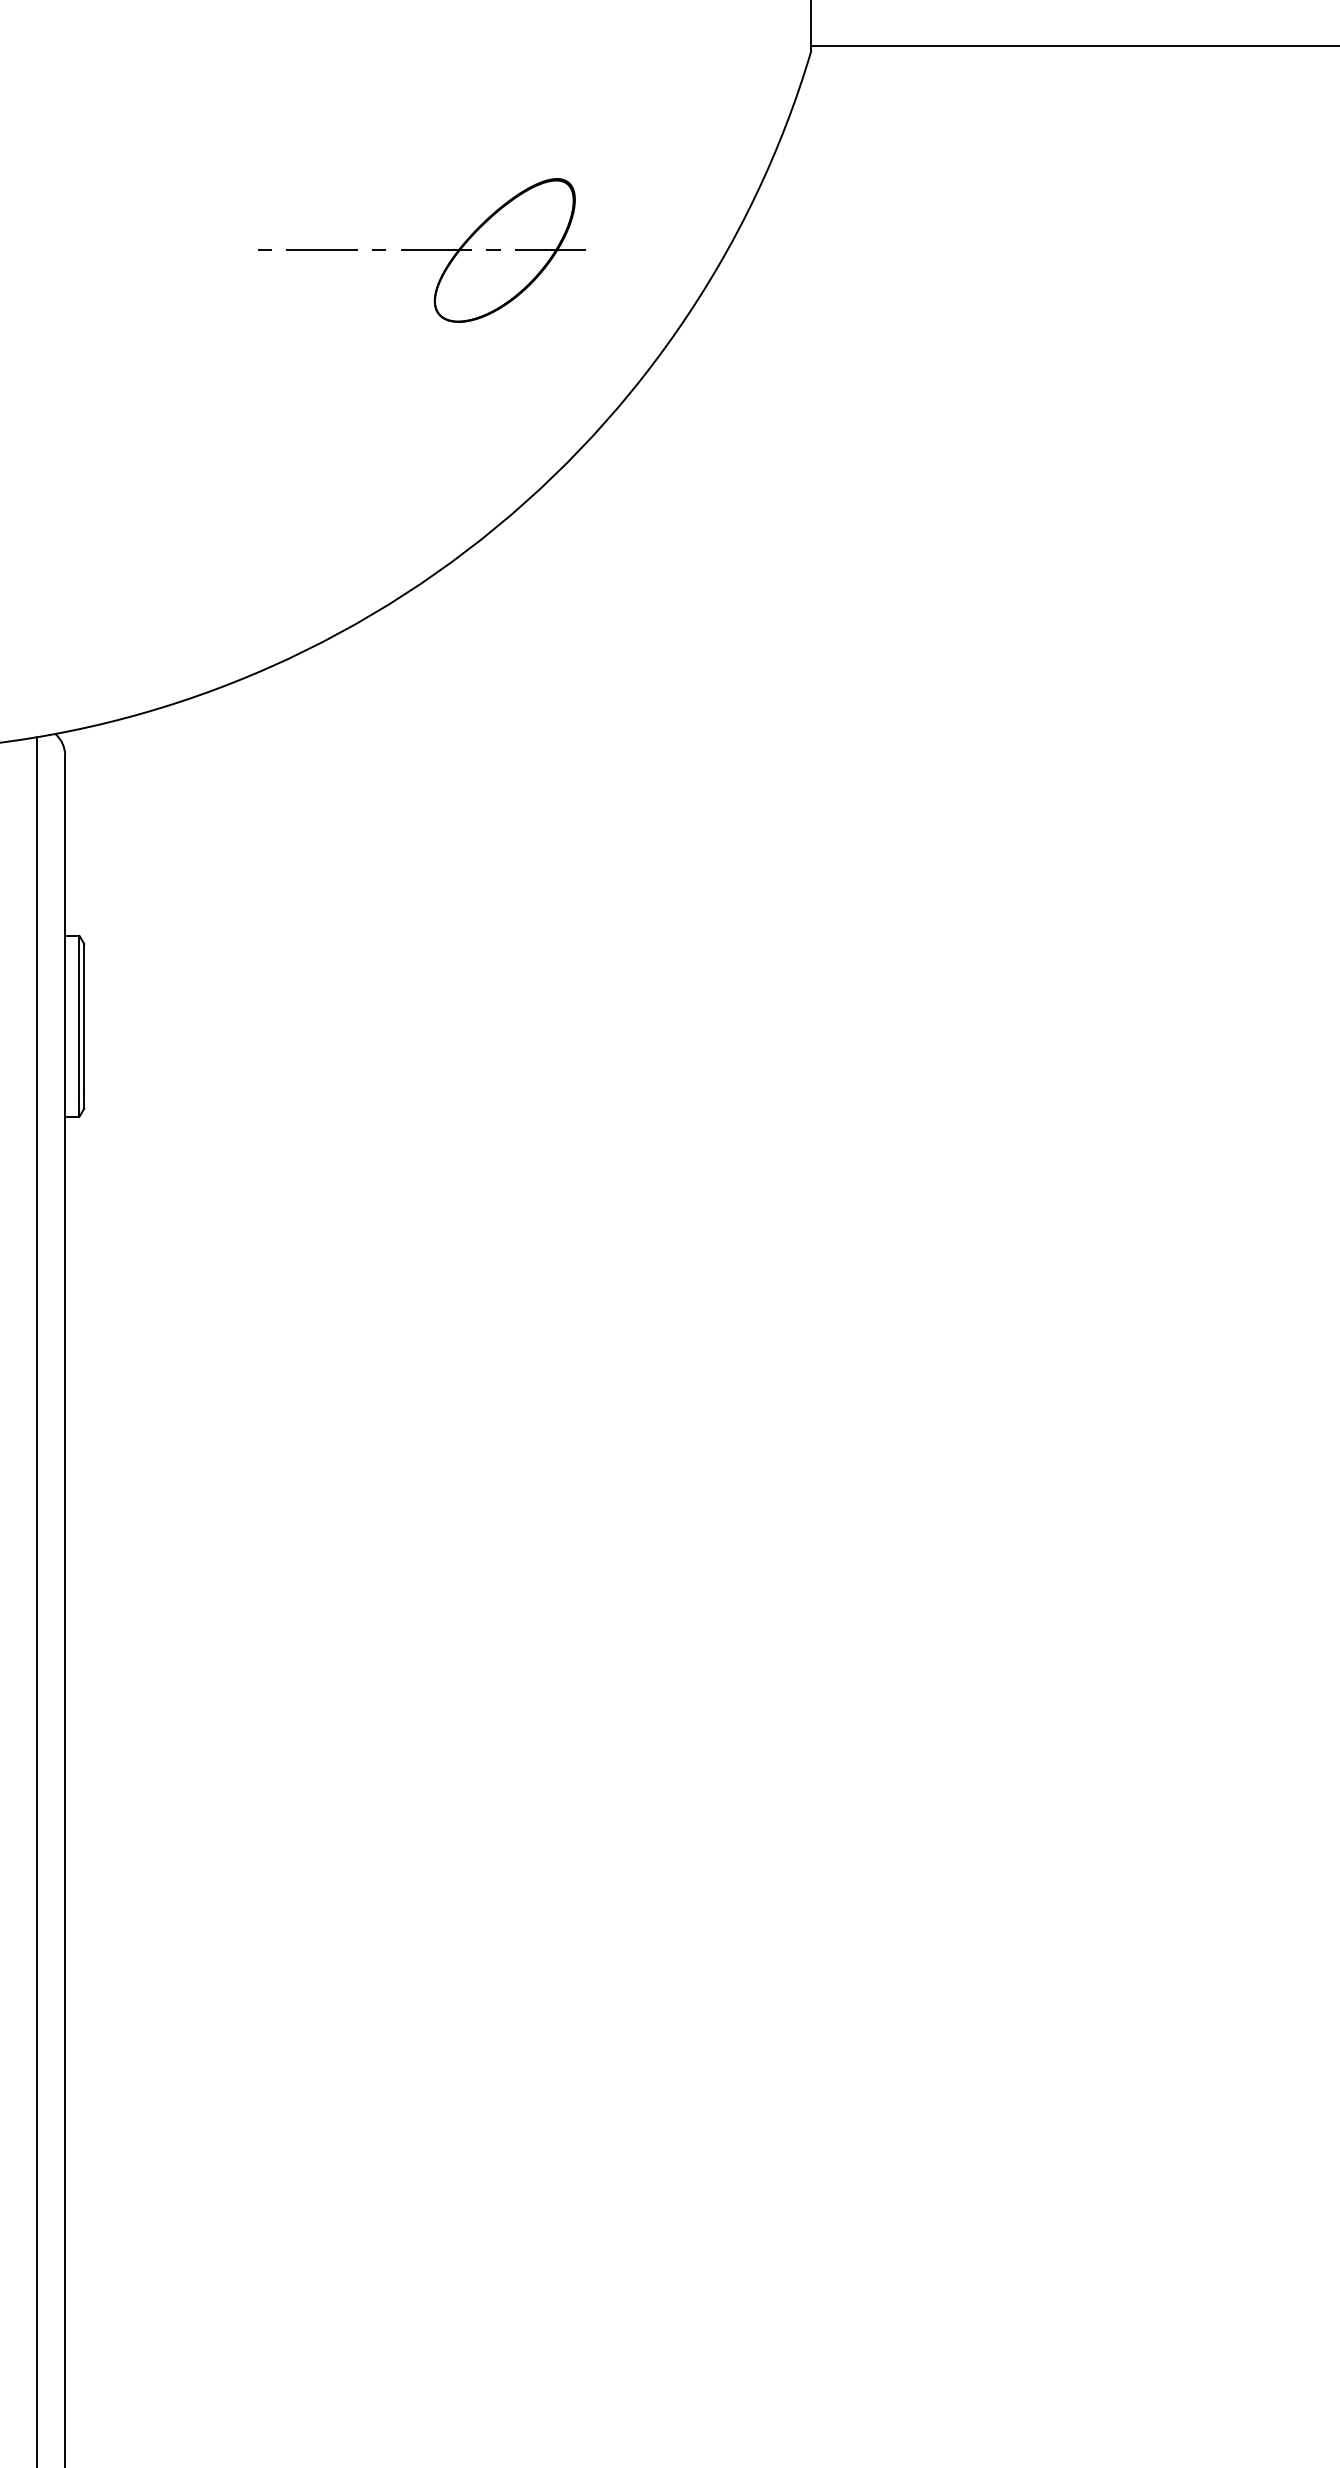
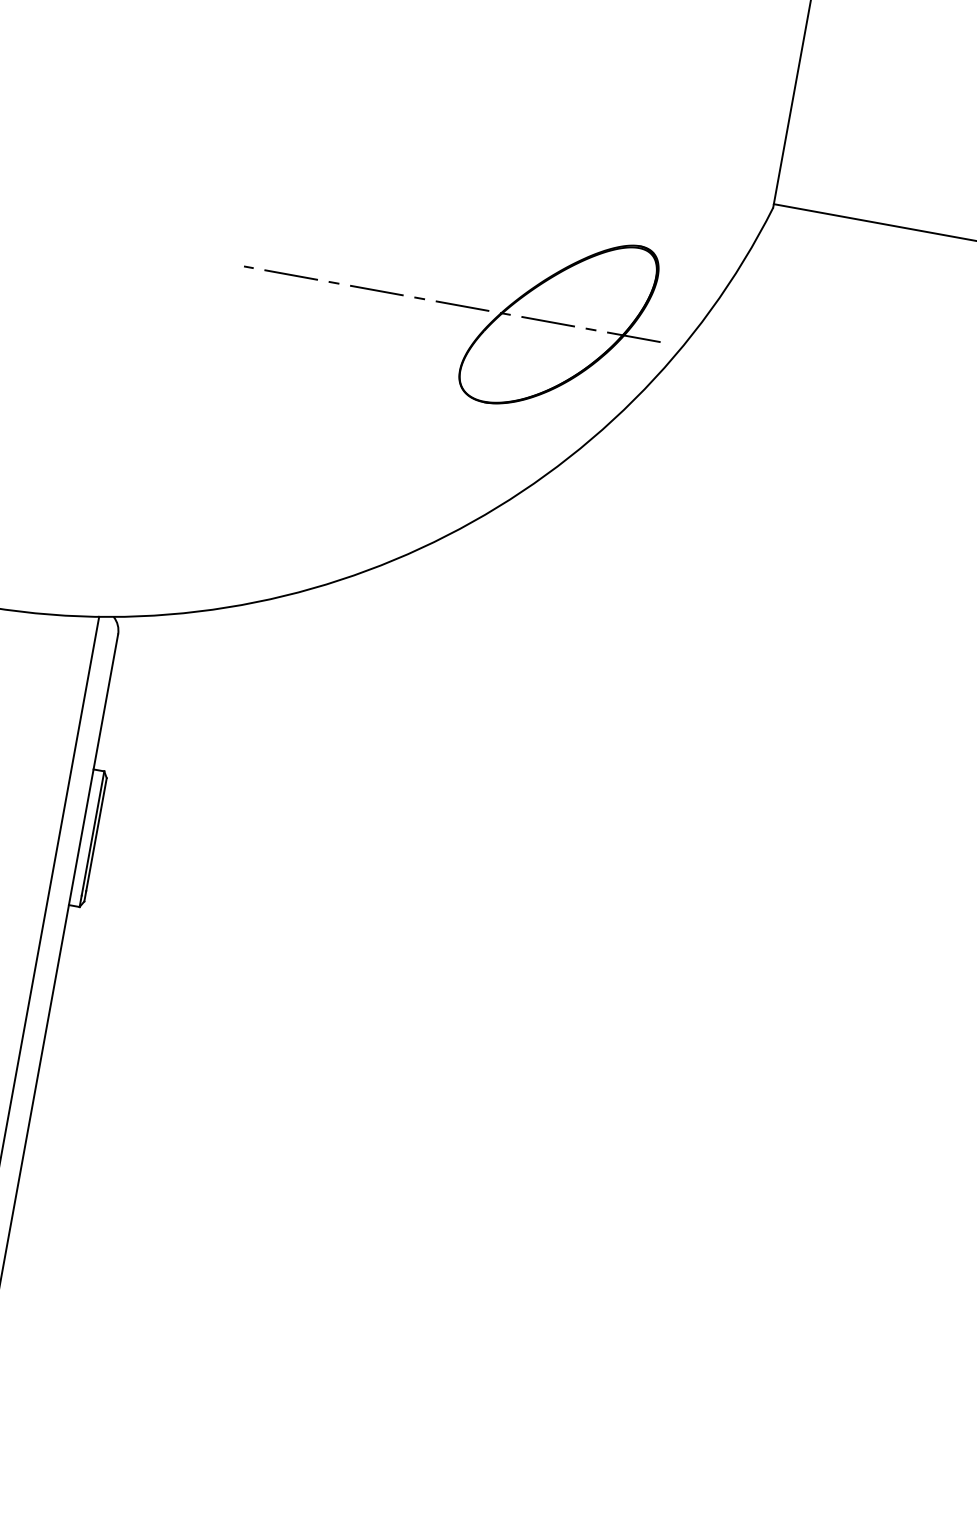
part: (419, 250) -> (452, 304), size x1.67

